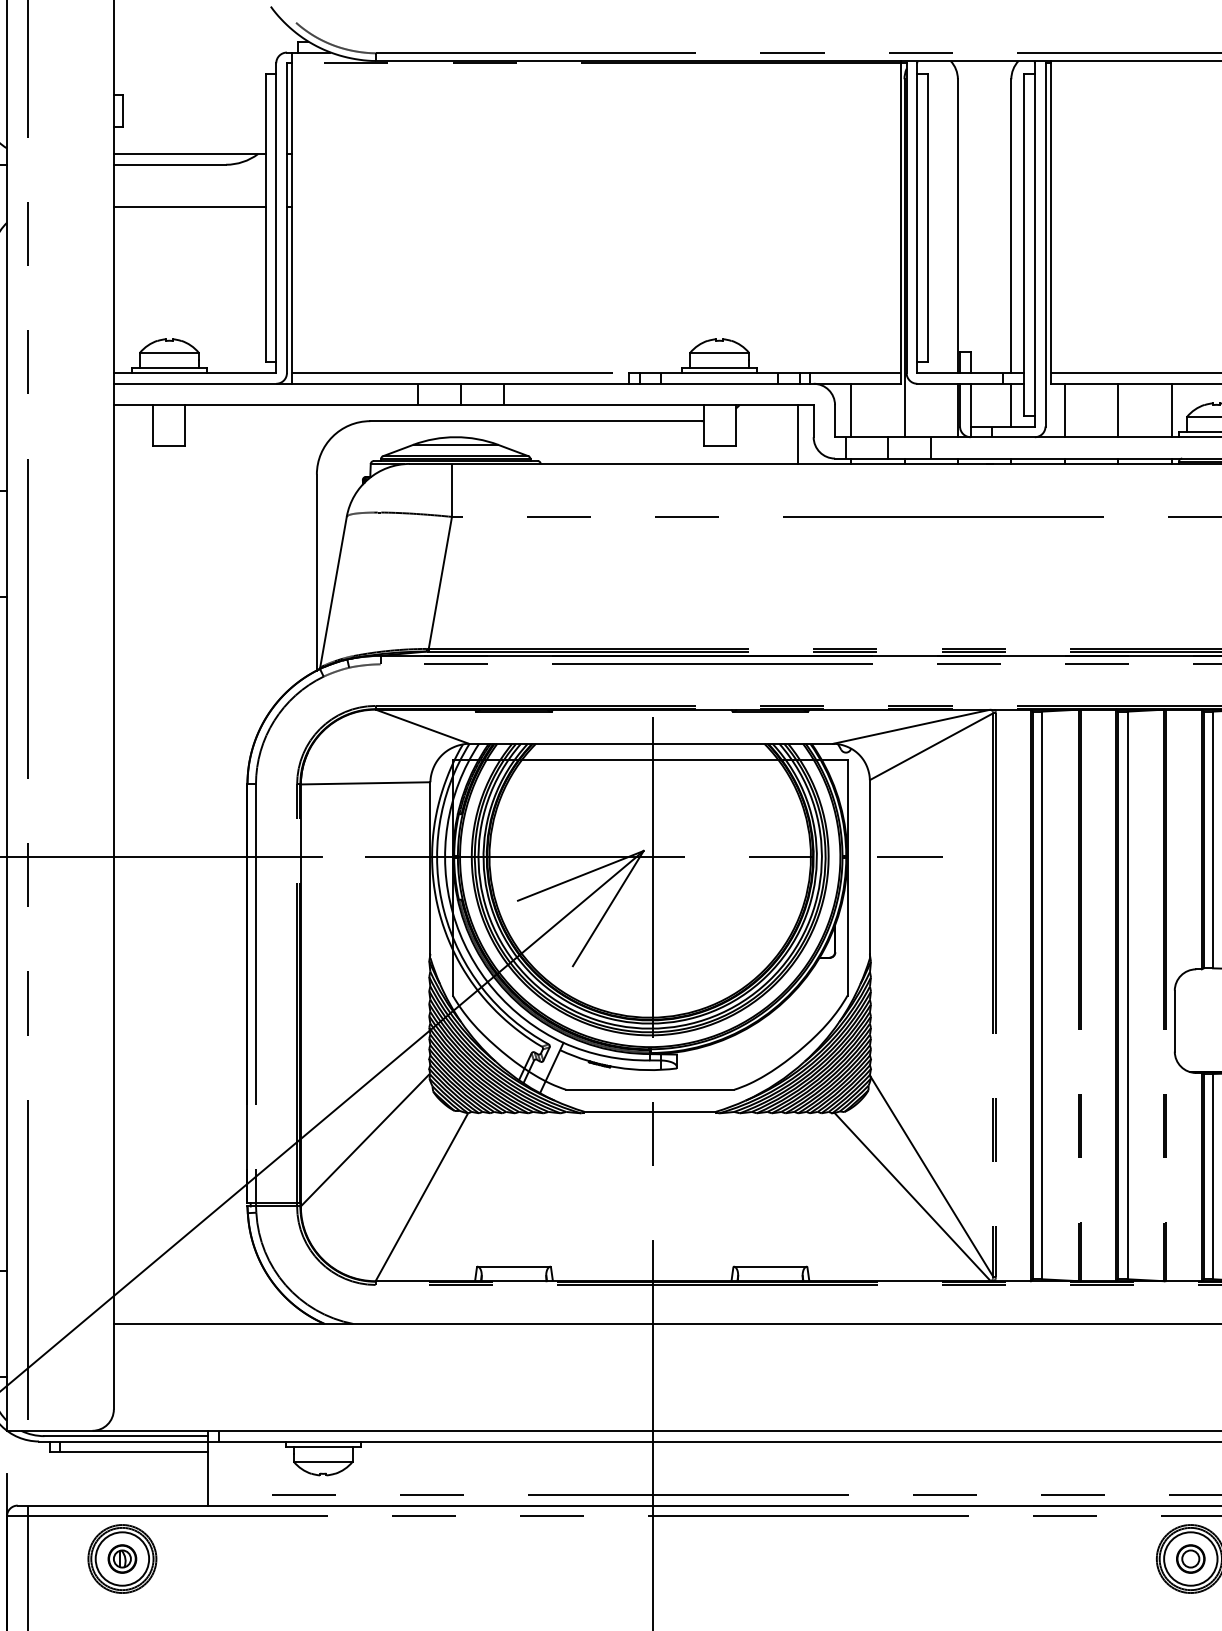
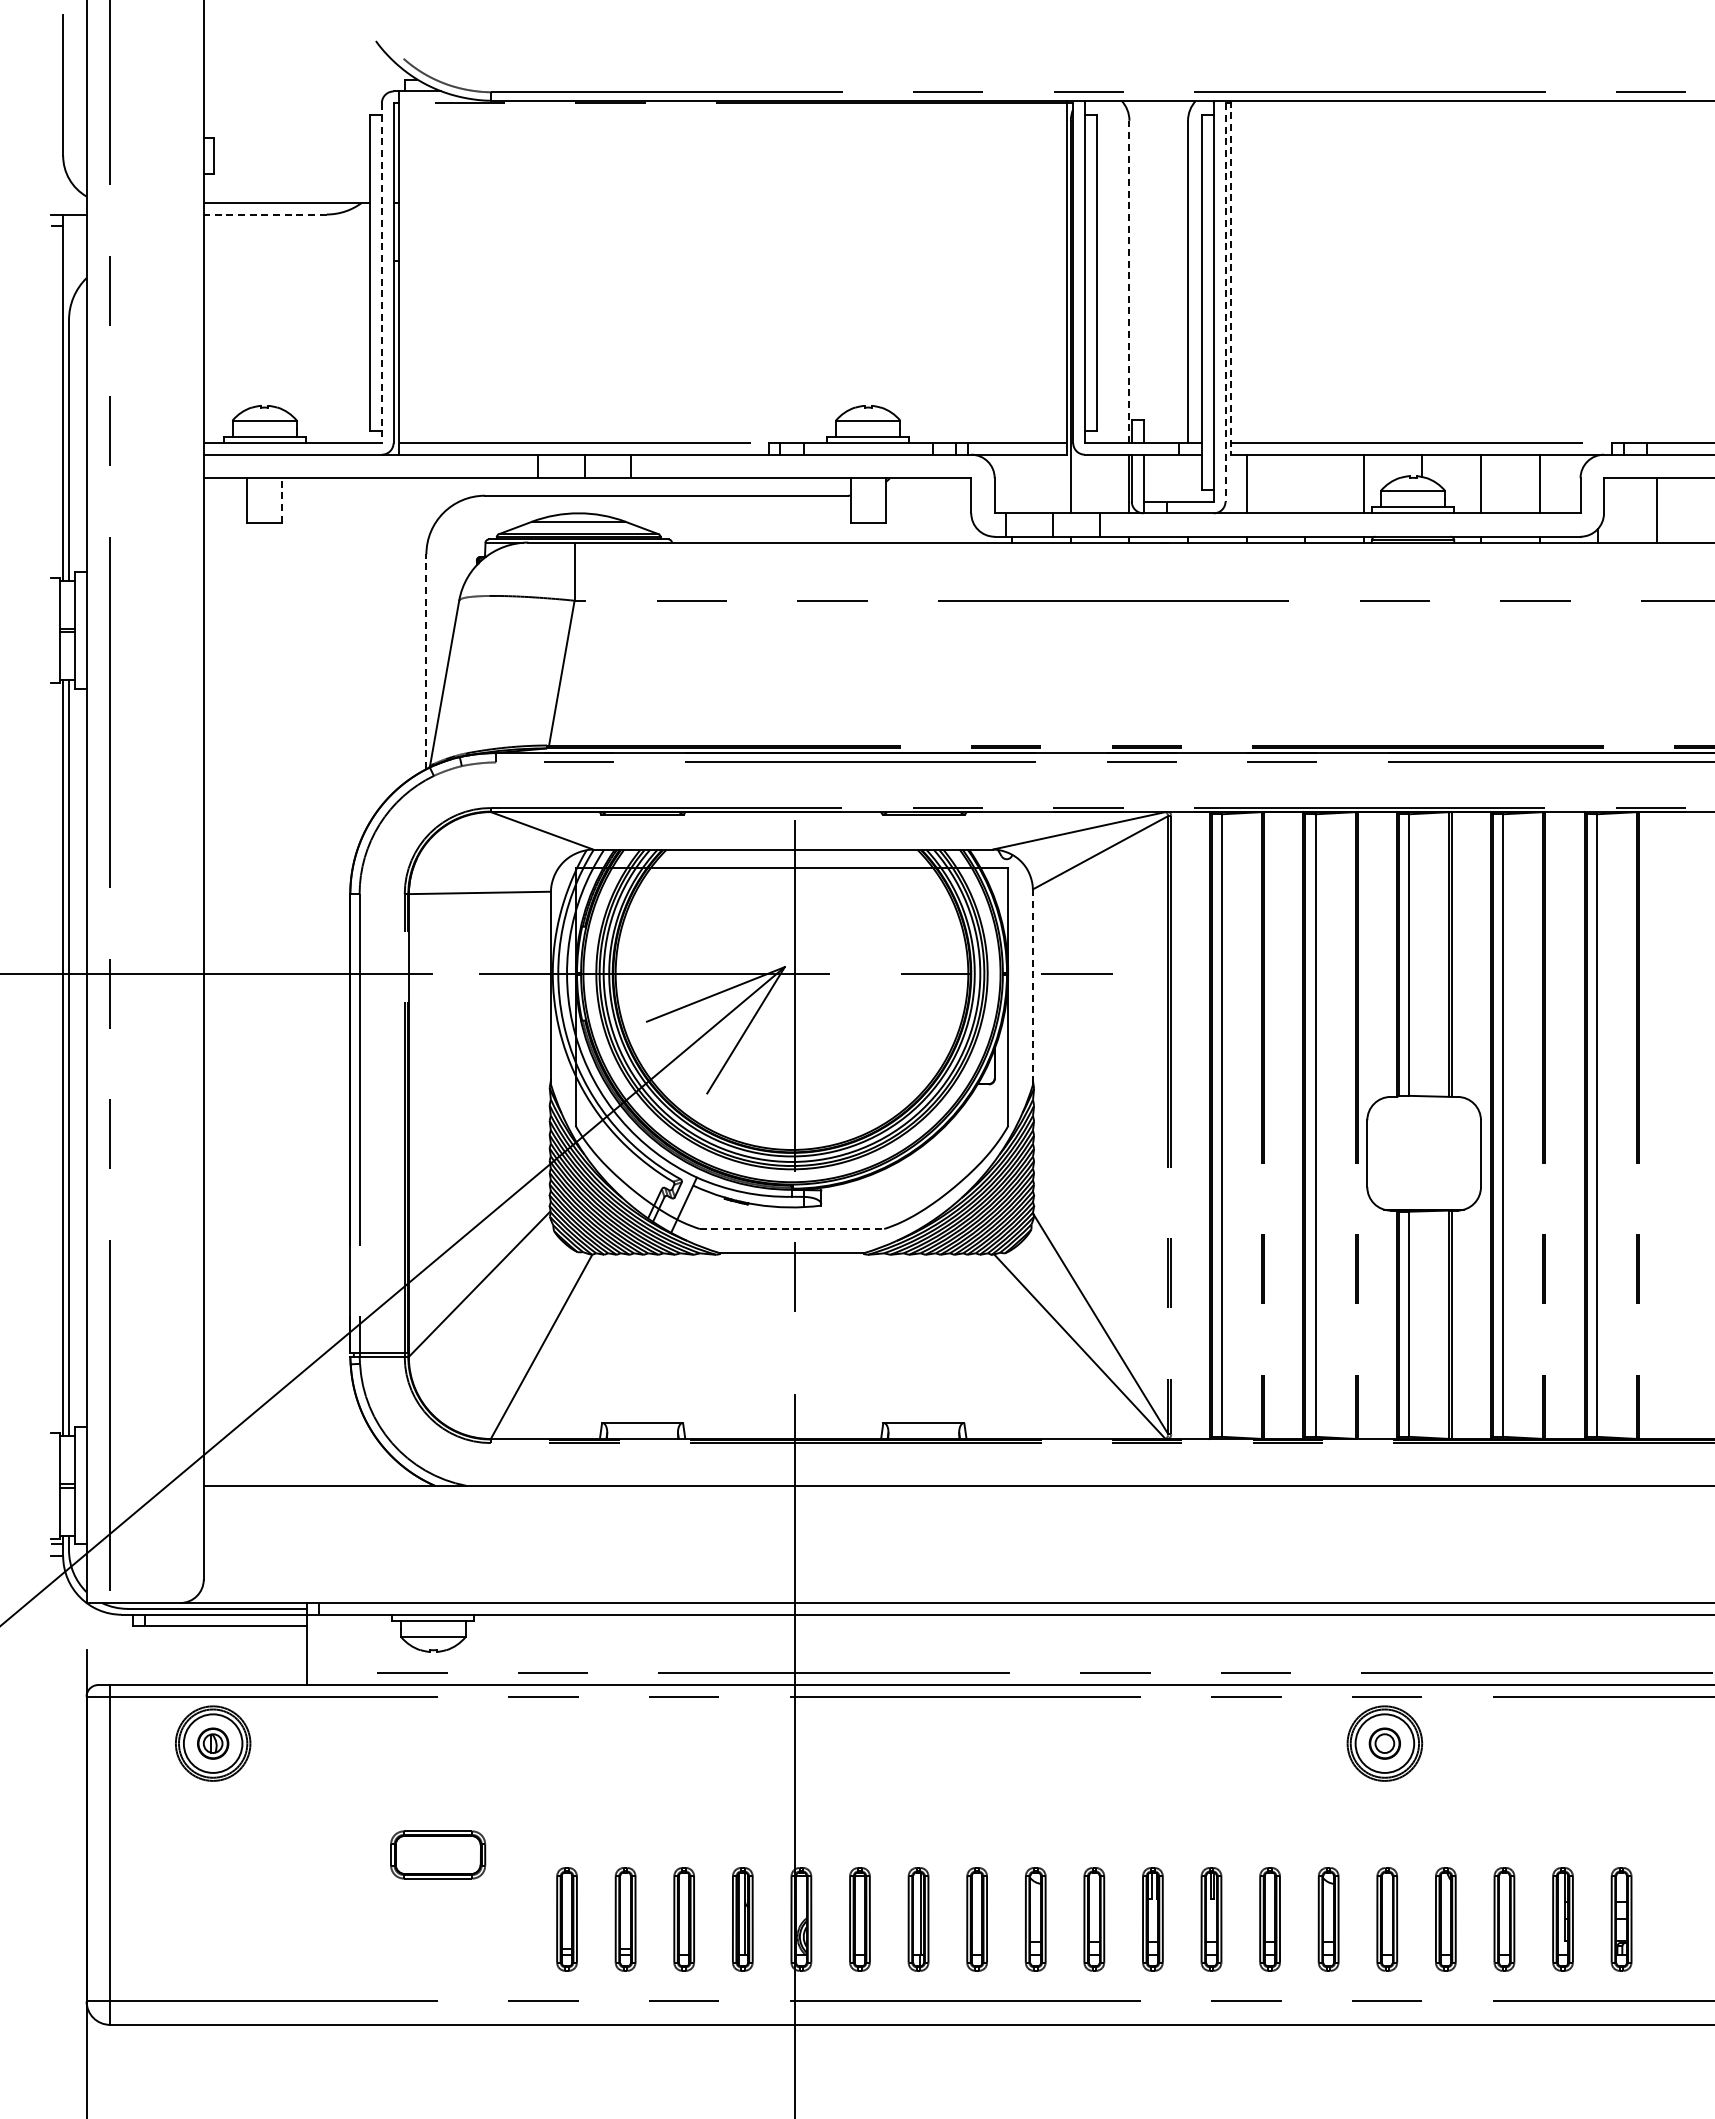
line: (170, 164) -> (265, 214), solid -> dashed
line: (189, 207) -> (286, 261), removed
line: (275, 218) -> (381, 273), solid -> dashed
line: (1050, 223) -> (1231, 278), solid -> dashed
line: (957, 225) -> (1129, 281), solid -> dashed
line: (1045, 244) -> (1225, 302), solid -> dashed
line: (1011, 404) -> (1188, 477), removed
line: (851, 410) -> (1012, 483), removed
line: (1118, 410) -> (1305, 483), removed
line: (185, 424) -> (282, 499), solid -> dashed
line: (797, 434) -> (953, 510), removed
line: (316, 572) -> (426, 661), solid -> dashed
line: (869, 866) -> (1032, 984), solid -> dashed
line: (650, 1090) -> (792, 1229), solid -> dashed

